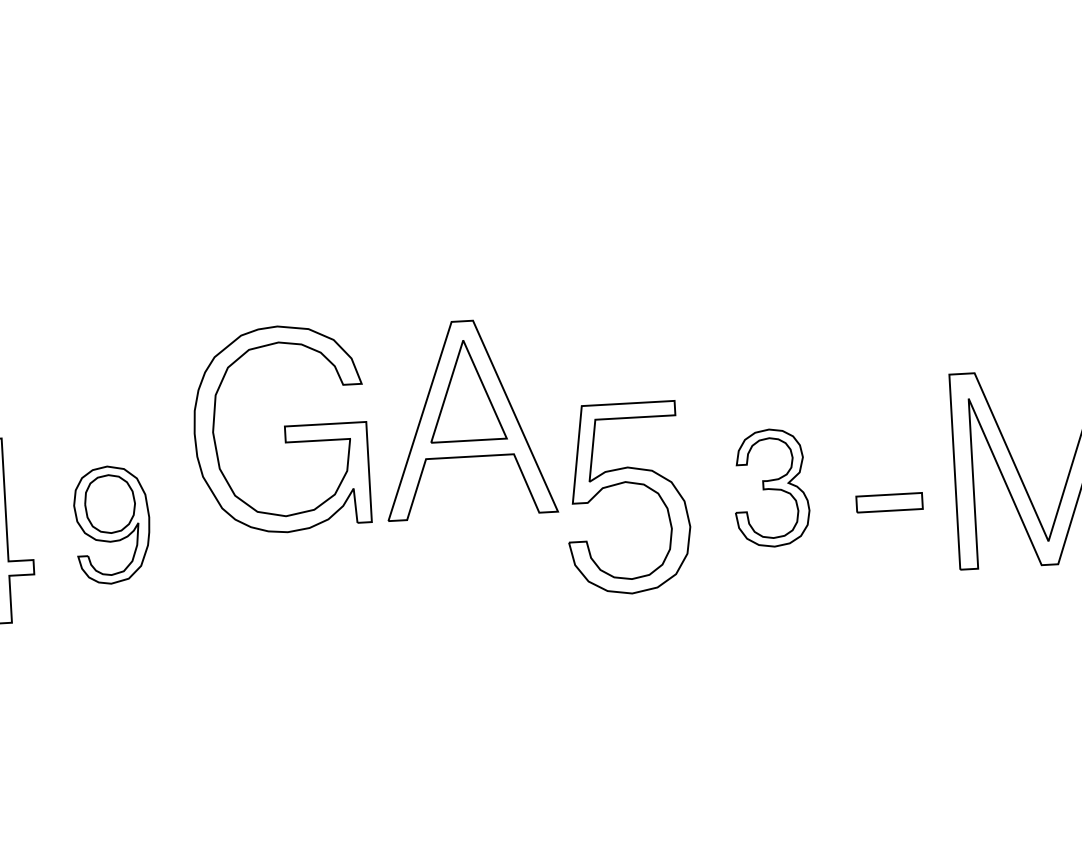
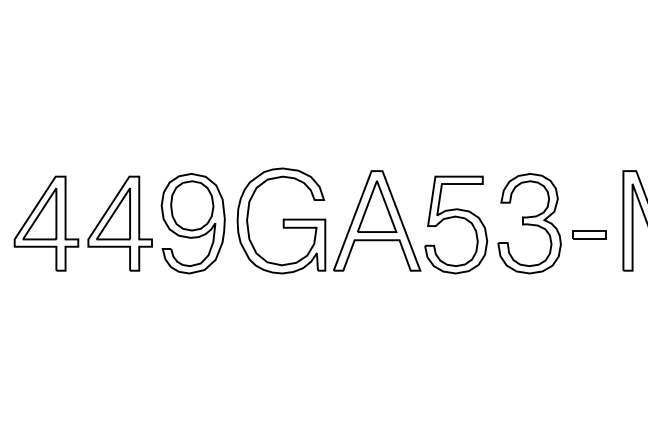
part: (372, 423) -> (328, 220), moved
part: (771, 487) -> (529, 223), size x1.67
part: (111, 524) -> (192, 223), size x1.67

